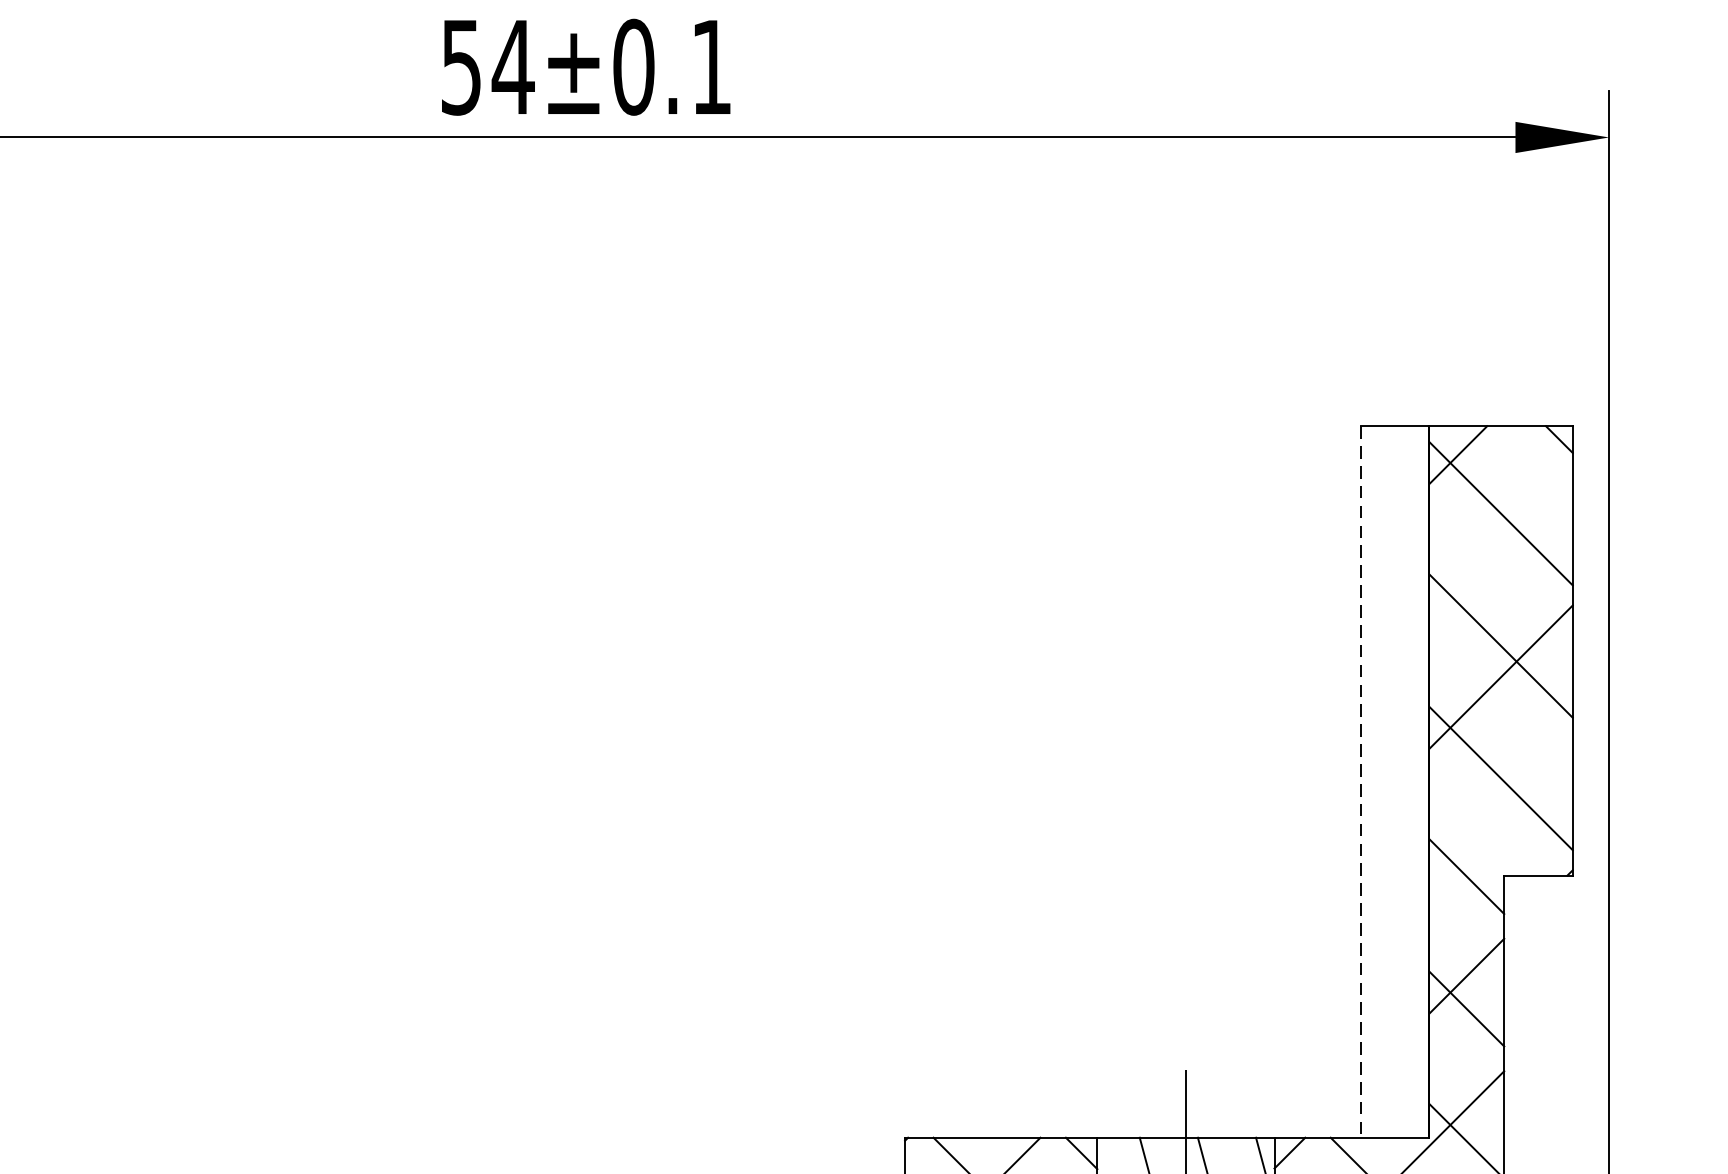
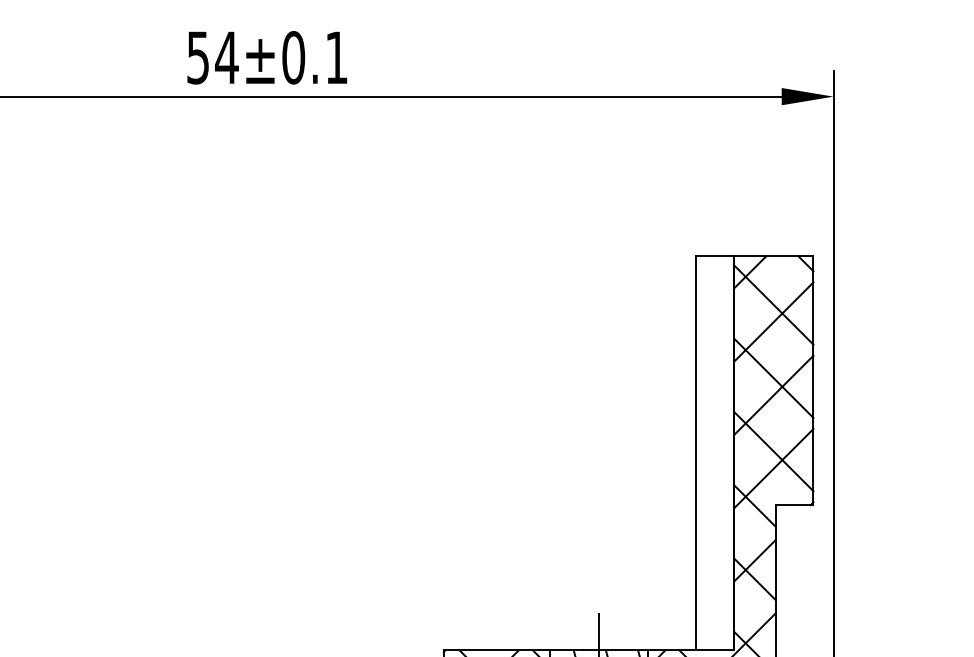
line: (1500, 543) -> (773, 321), added
line: (1361, 782) -> (696, 453), dashed -> solid
line: (1500, 809) -> (773, 468), added

